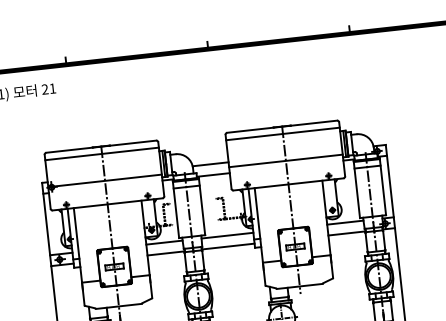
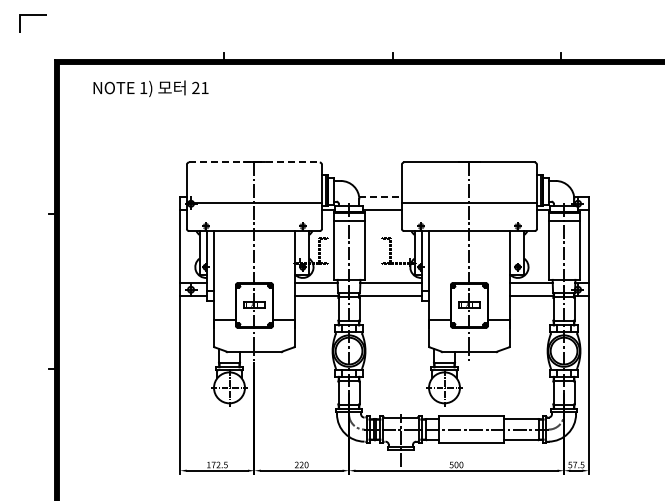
line: (282, 134) -> (468, 171), removed
line: (101, 146) -> (254, 162), solid -> dashed
line: (101, 154) -> (253, 171), removed
line: (211, 164) -> (381, 197), solid -> dashed

